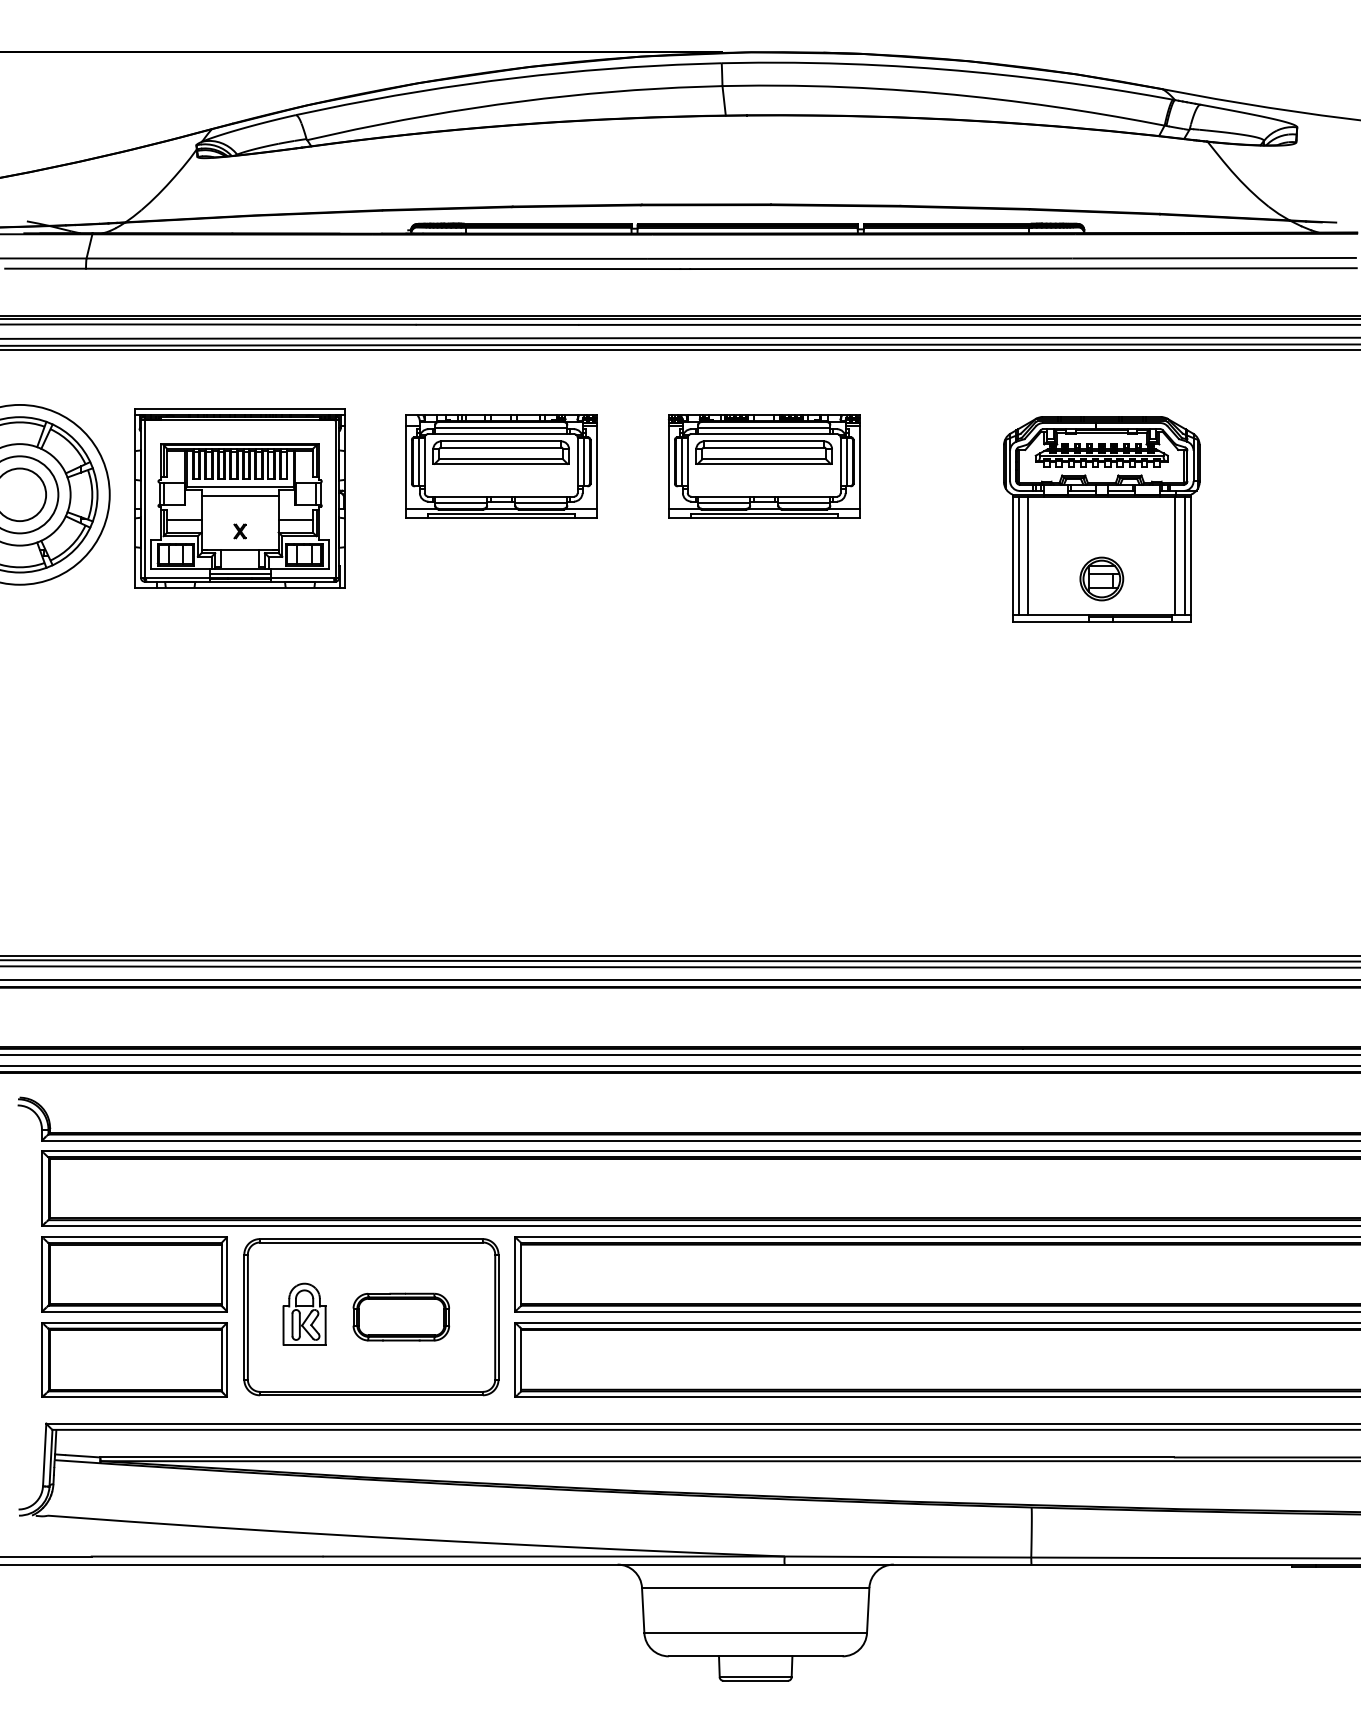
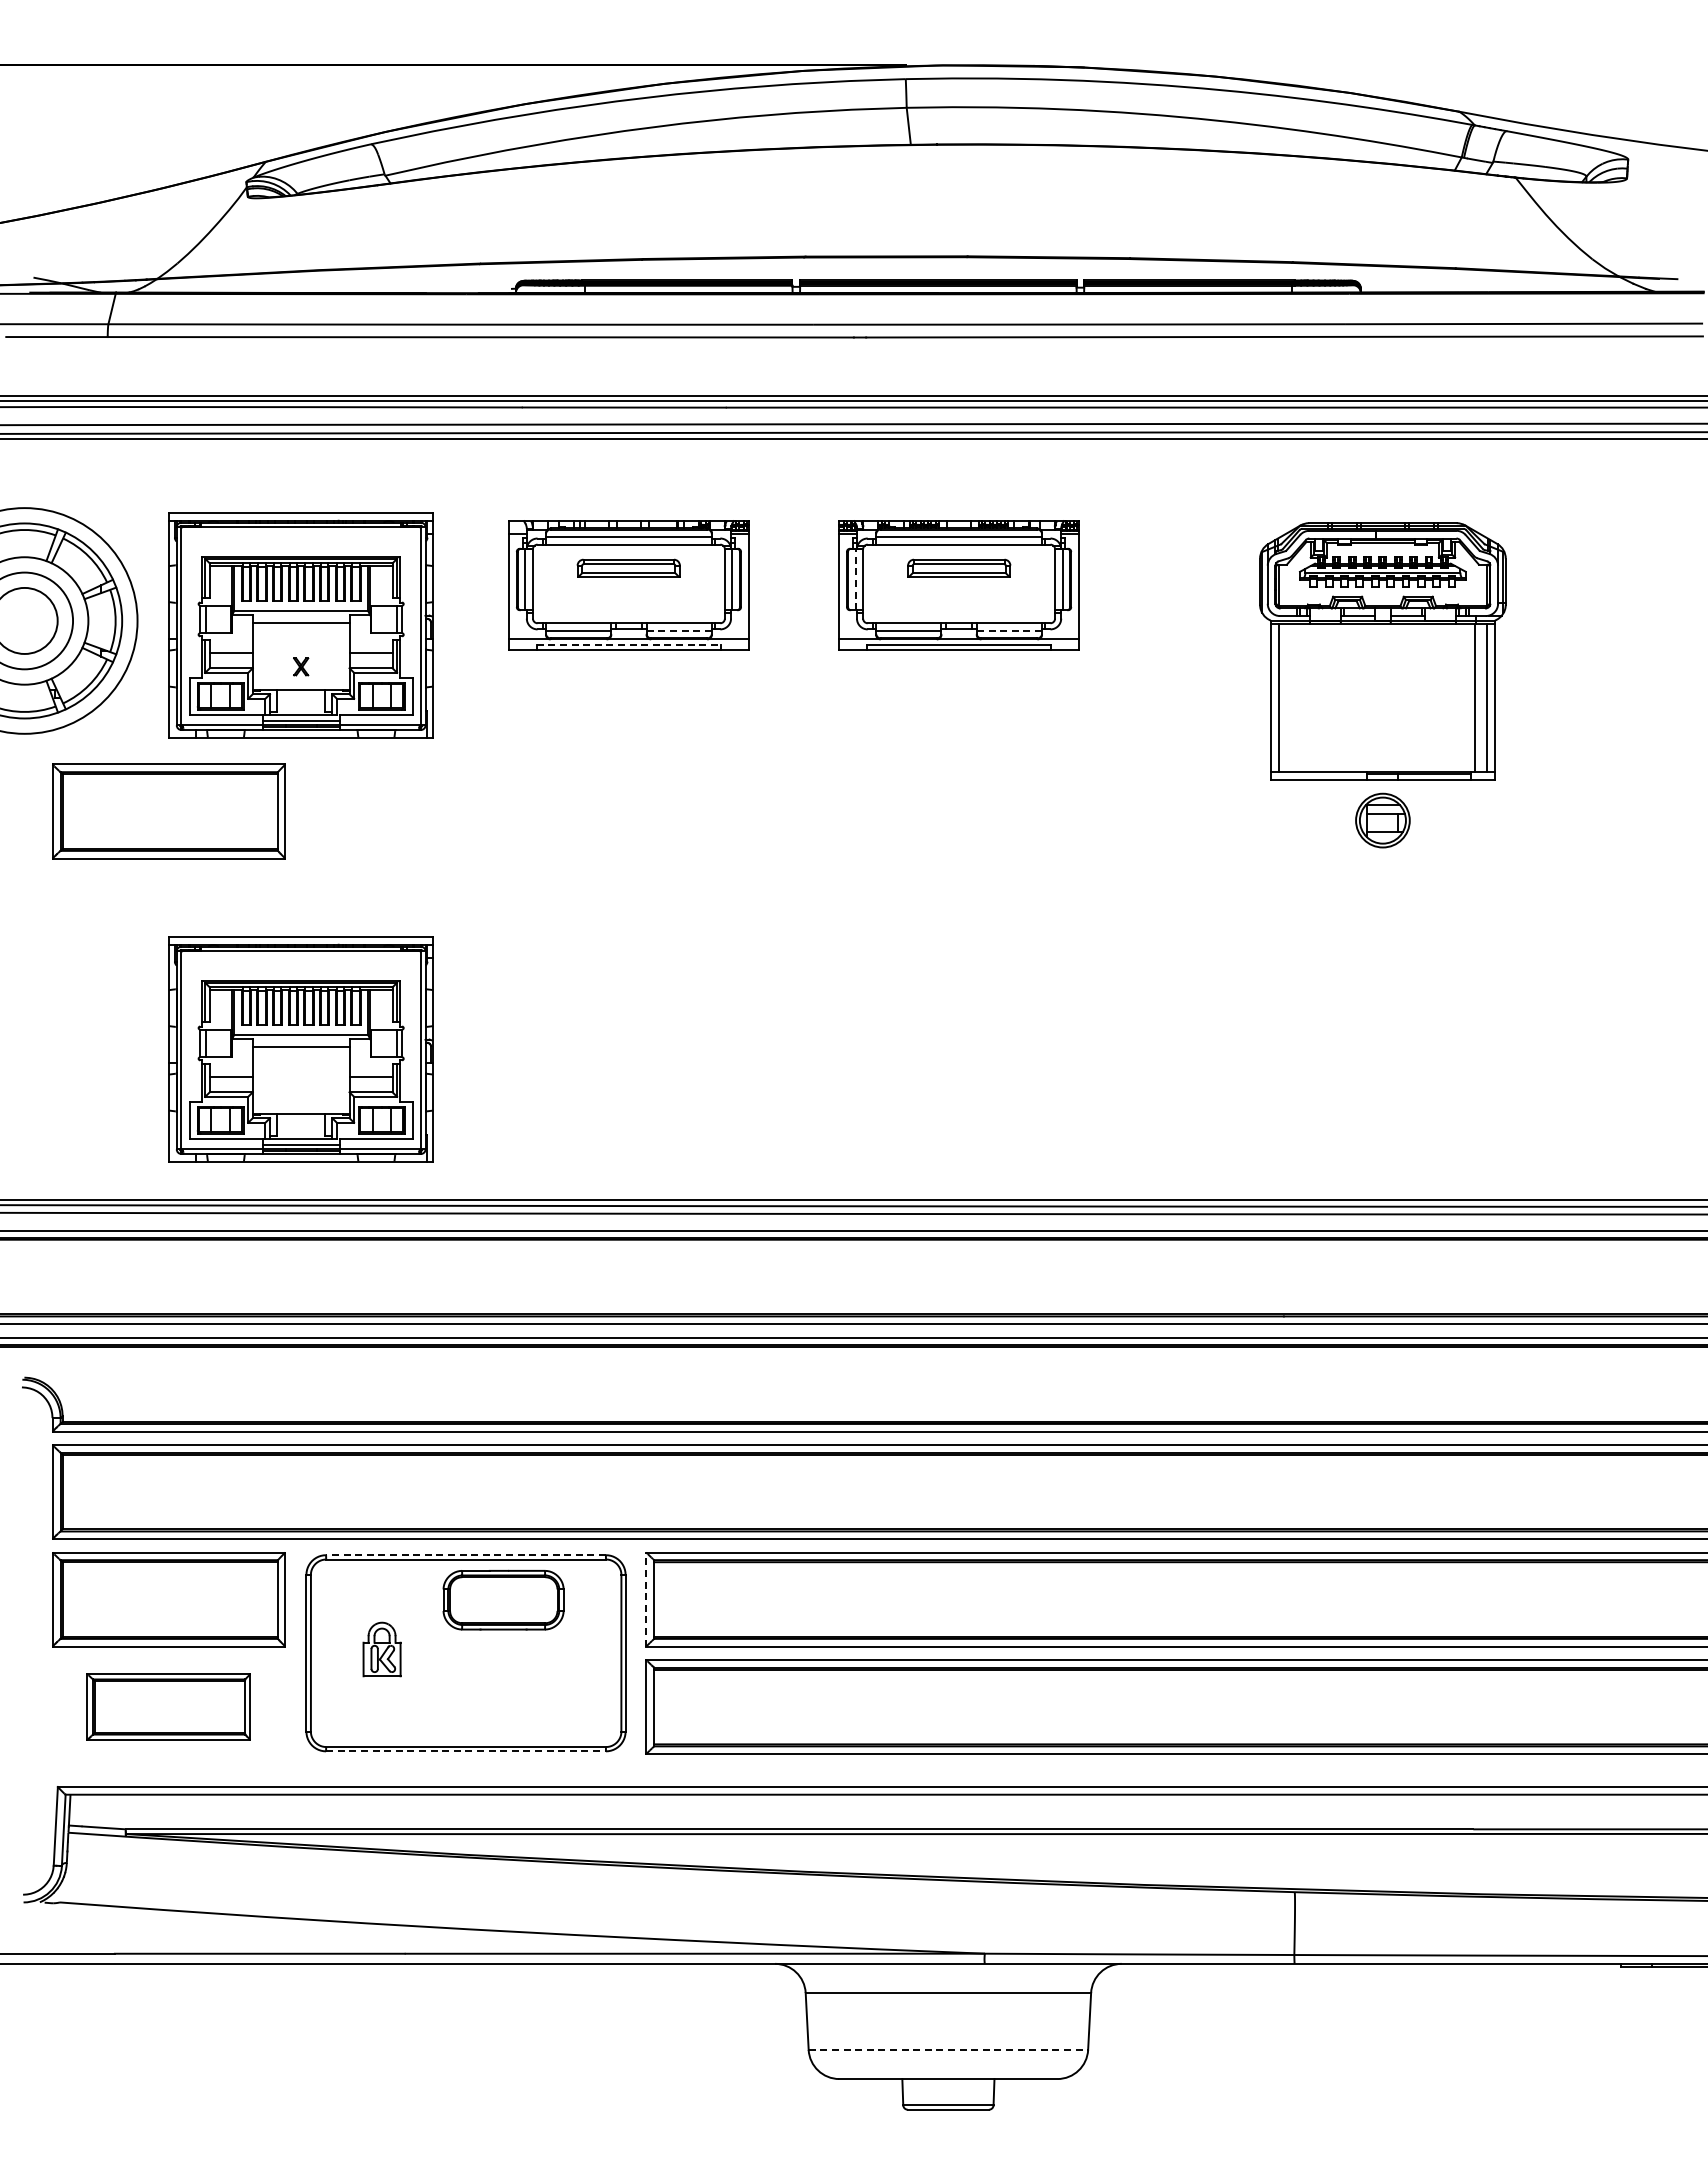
part: (500, 453) -> (628, 568), size x0.6
part: (764, 453) -> (959, 568), size x0.6
line: (681, 461) -> (855, 579), solid -> dashed
line: (541, 502) -> (679, 630), solid -> dashed
line: (804, 502) -> (1009, 630), solid -> dashed
line: (501, 513) -> (629, 644), solid -> dashed
line: (1028, 555) -> (1290, 697), removed
part: (1101, 578) -> (1382, 820), moved
part: (134, 646) -> (168, 811), added
part: (239, 836) -> (300, 1049), added
line: (371, 1239) -> (466, 1555), solid -> dashed
line: (515, 1274) -> (646, 1599), solid -> dashed
part: (304, 1314) -> (381, 1649), size x0.7
part: (401, 1316) -> (503, 1599), moved
part: (134, 1359) -> (168, 1706), size x0.7
line: (371, 1395) -> (466, 1751), solid -> dashed
line: (755, 1632) -> (948, 2049), solid -> dashed

